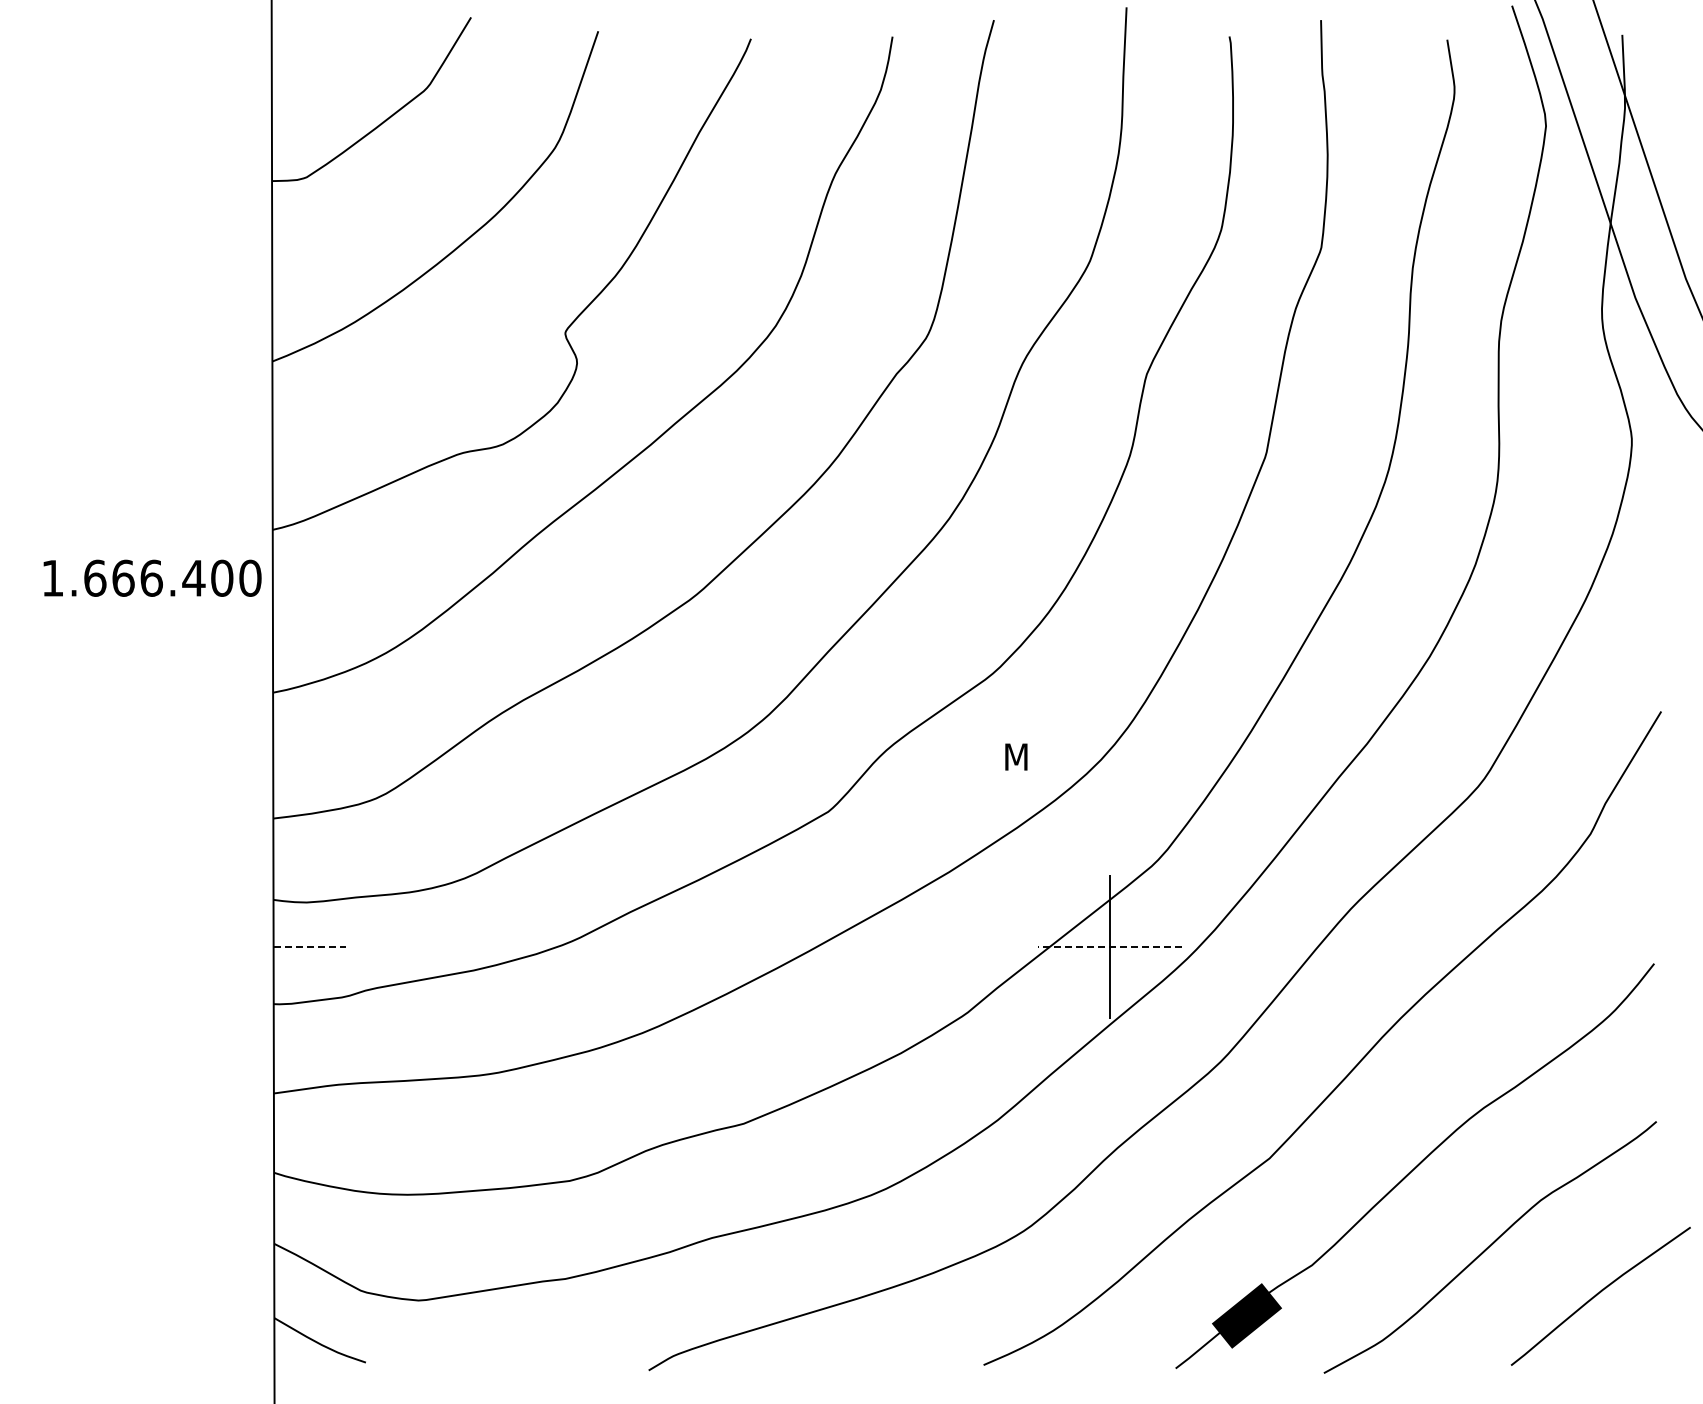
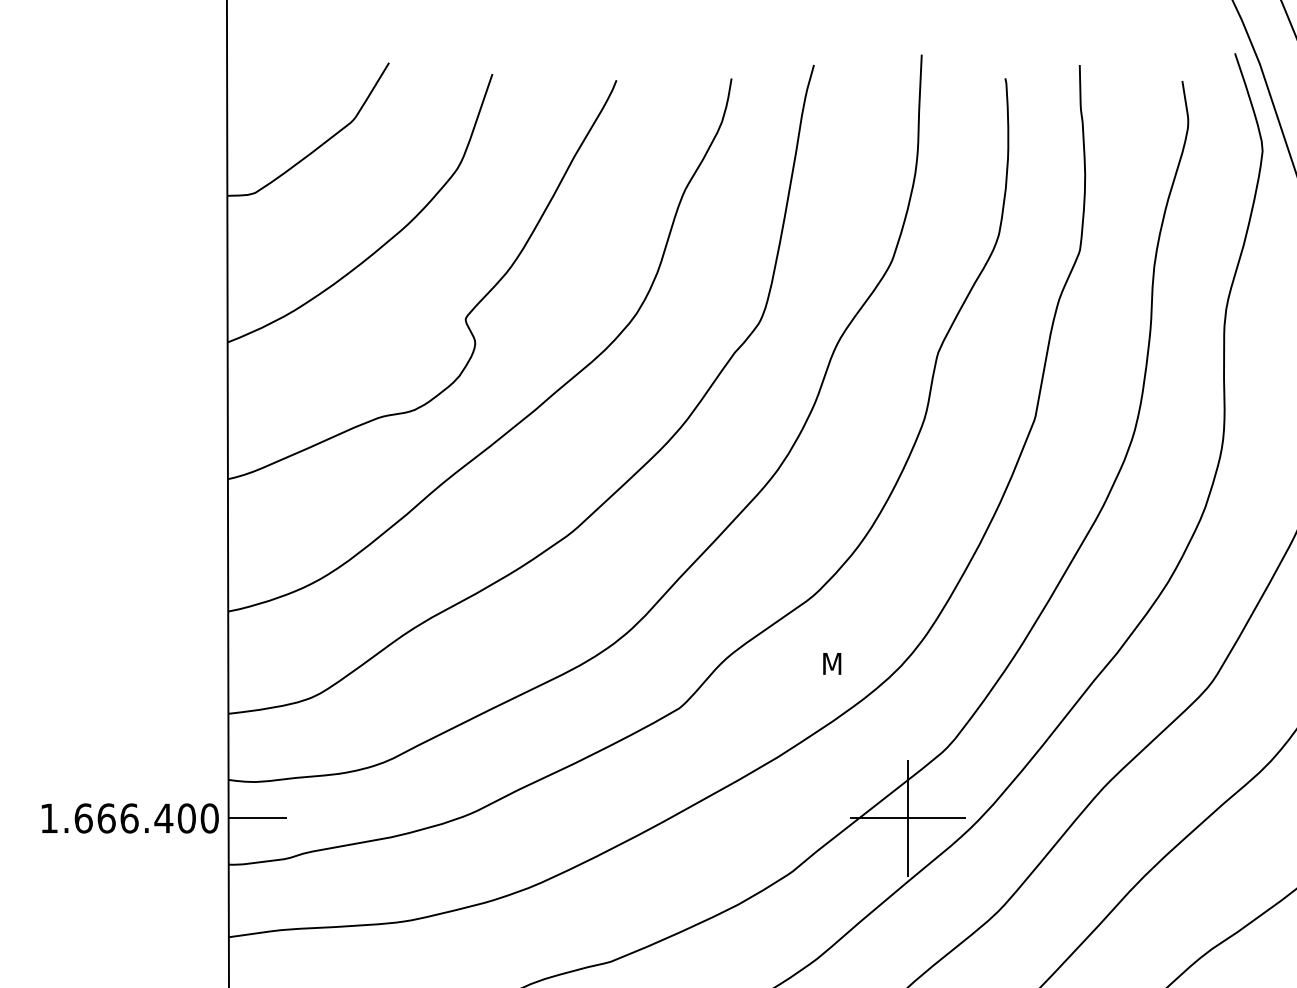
text: (152, 577) -> (130, 817), moved
line: (309, 947) -> (257, 818), dashed -> solid
line: (1109, 947) -> (907, 818), dashed -> solid

